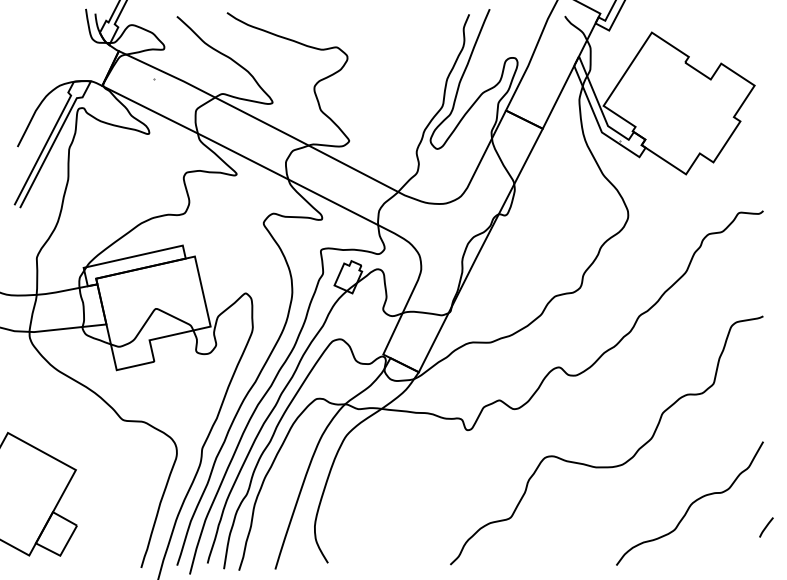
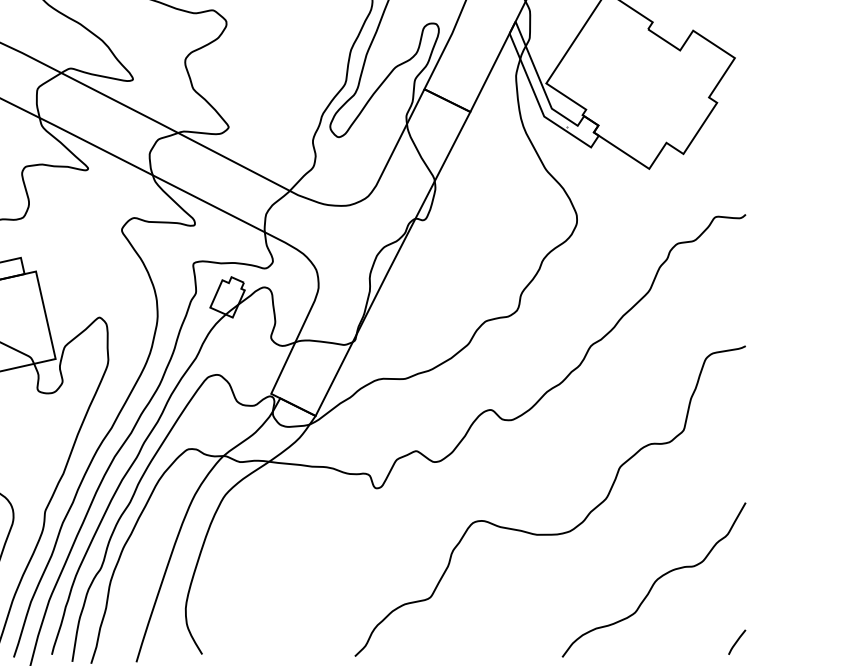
line: (766, 527) -> (737, 642), moved

